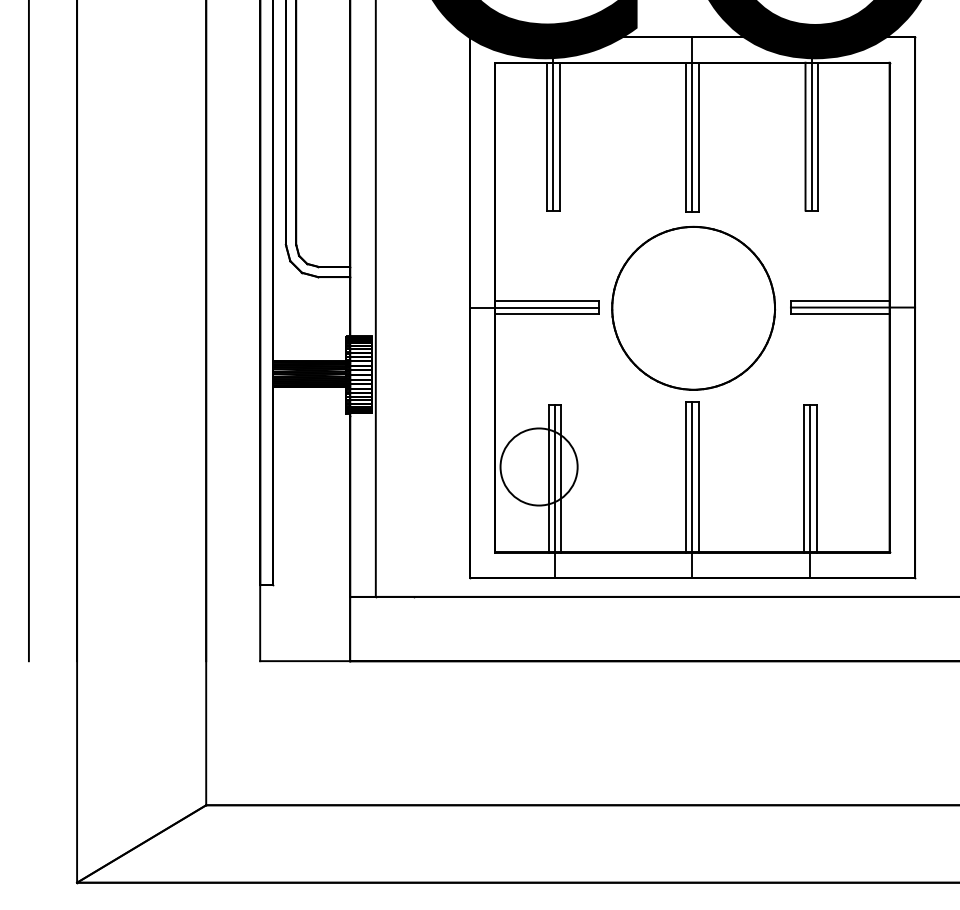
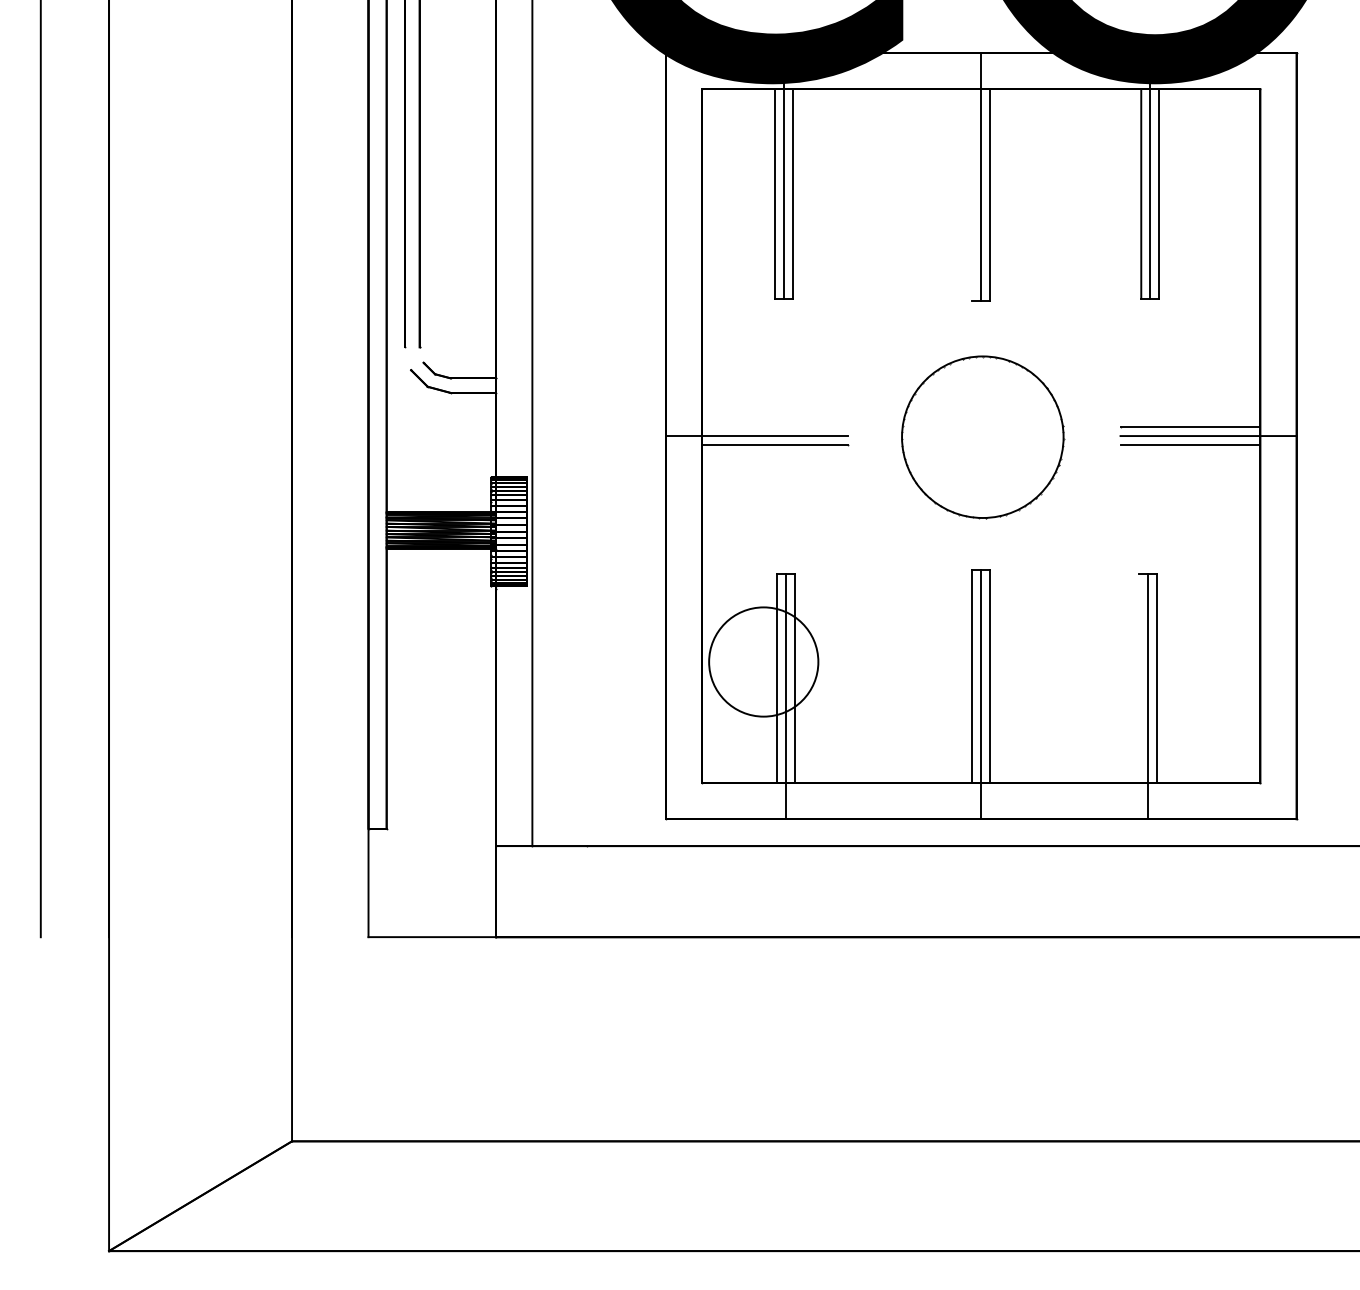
line: (686, 137) -> (972, 195), removed
line: (546, 301) -> (774, 427), removed
part: (693, 308) -> (982, 437), size x0.7
line: (803, 478) -> (1138, 678), removed

